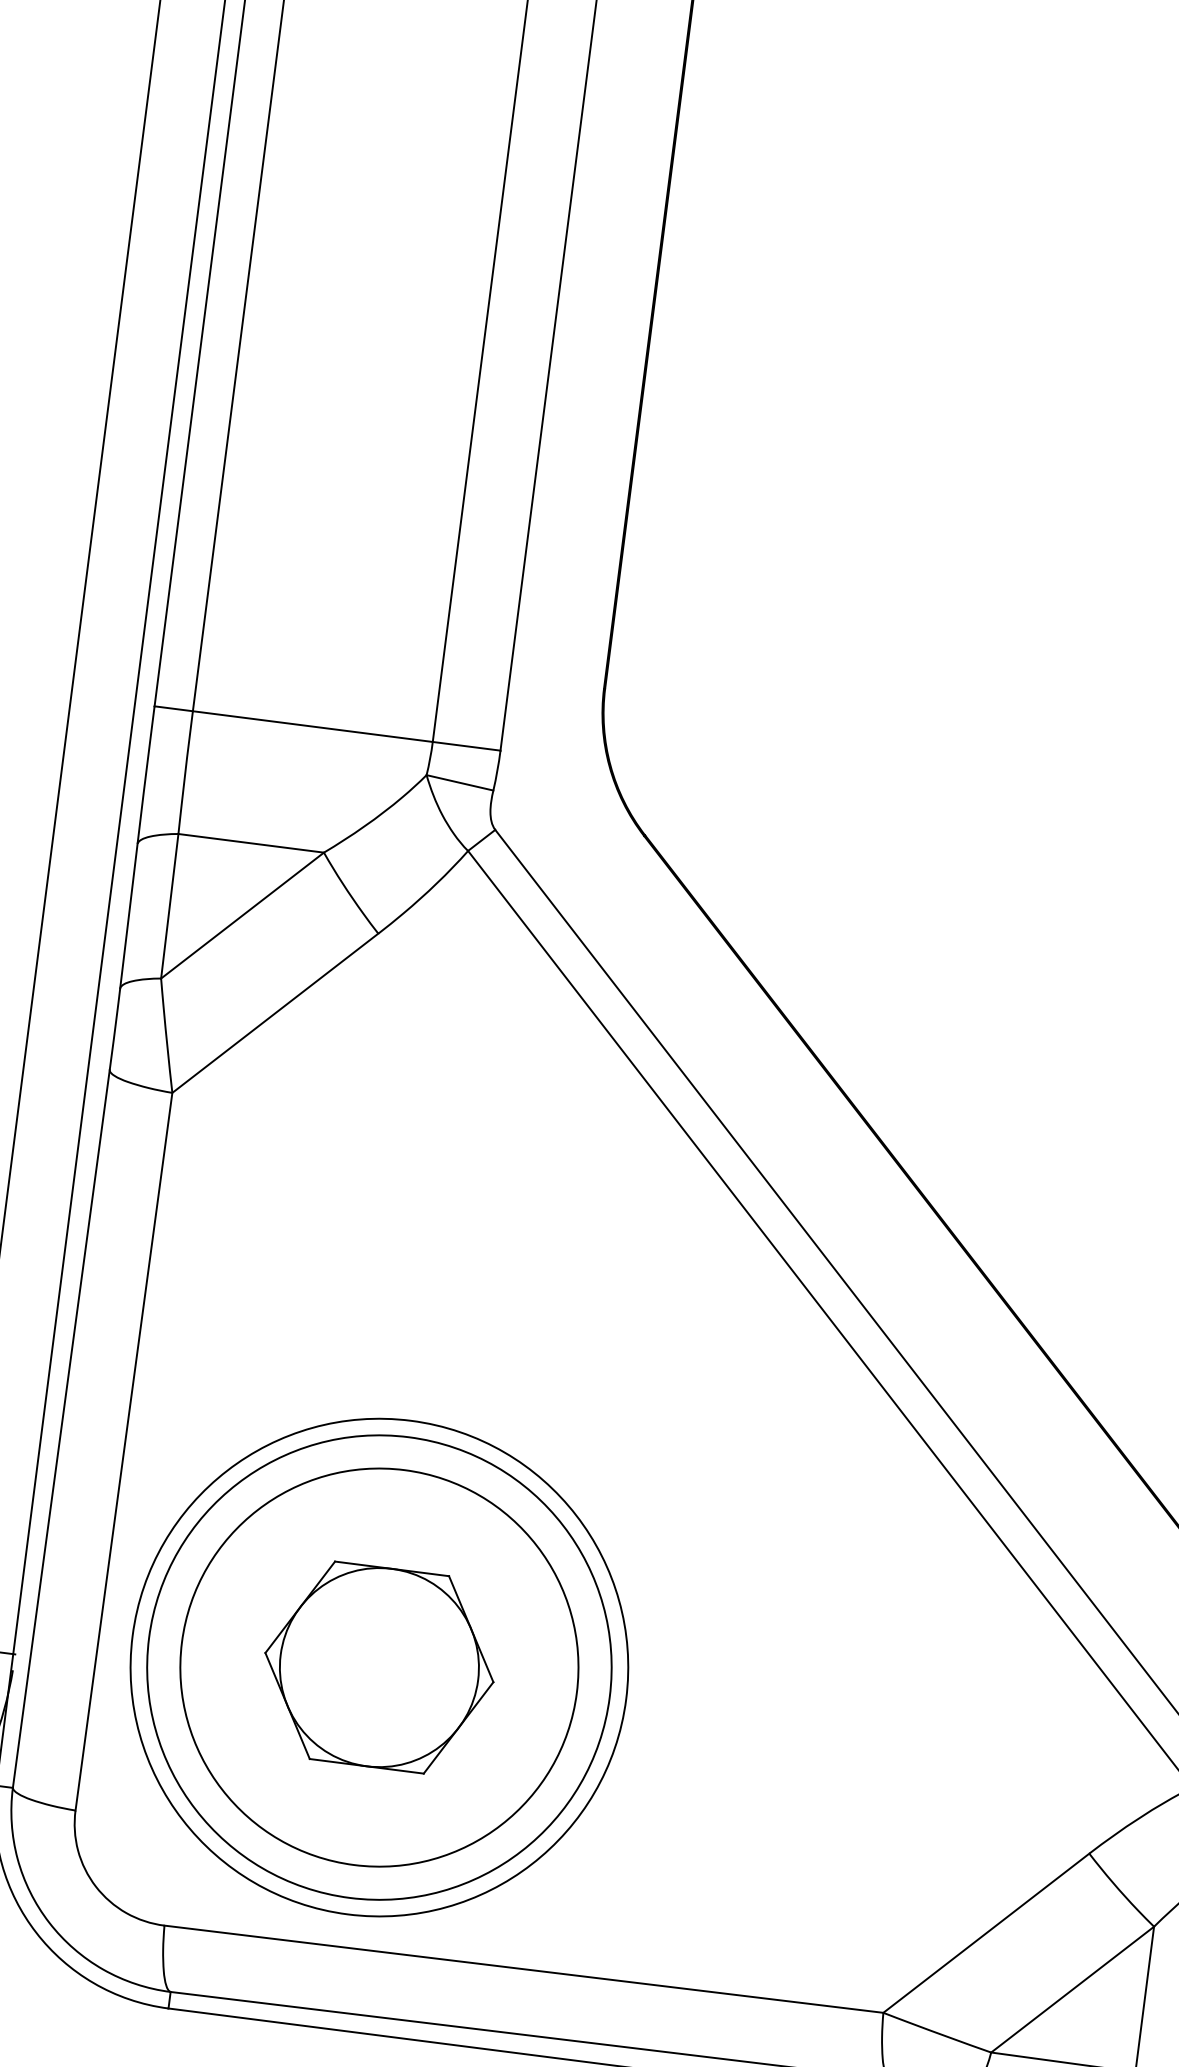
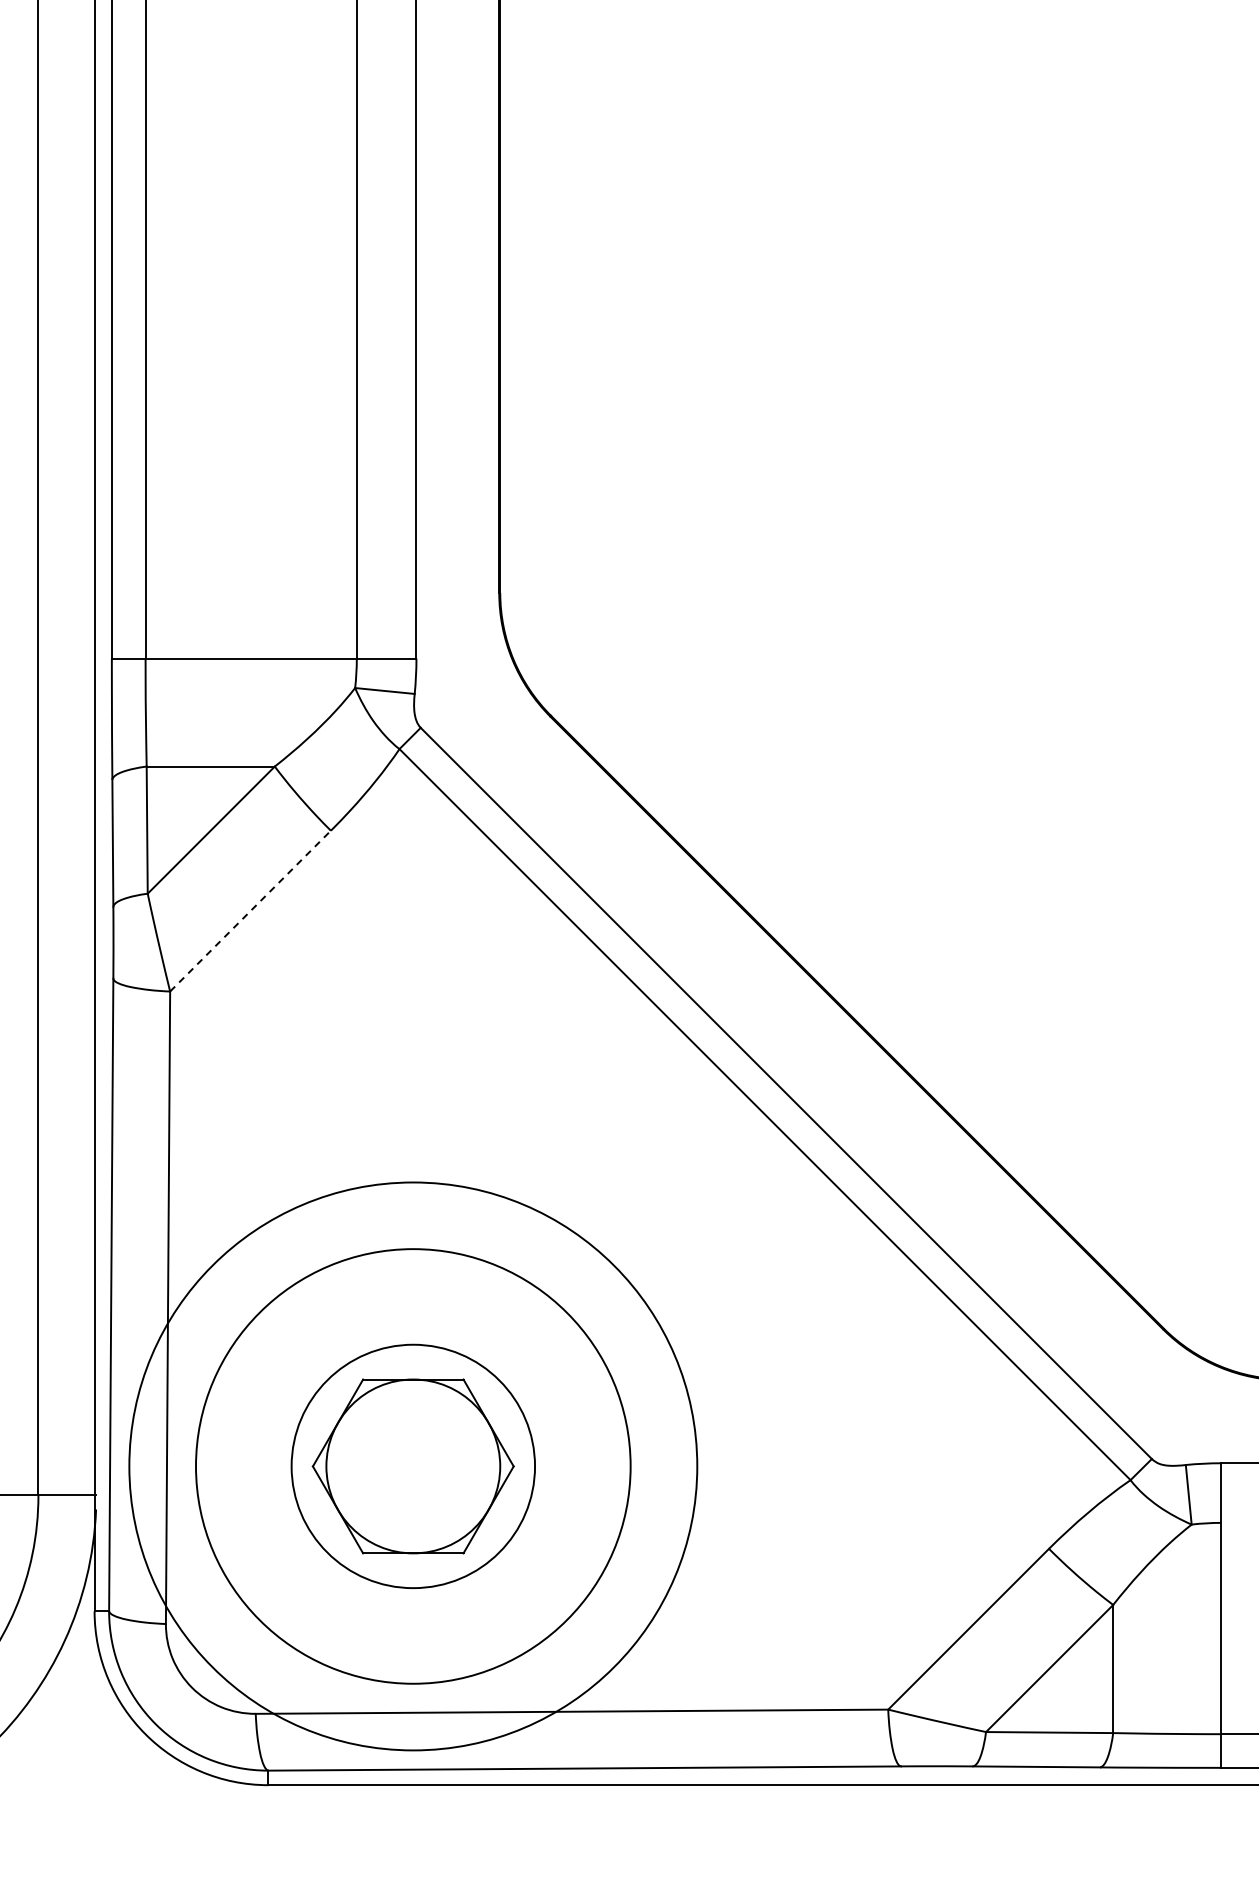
line: (275, 1013) -> (250, 911), solid -> dashed
circle: (379, 1667) -> (413, 1466), size x0.7
circle: (379, 1667) -> (413, 1466), size x1.4

